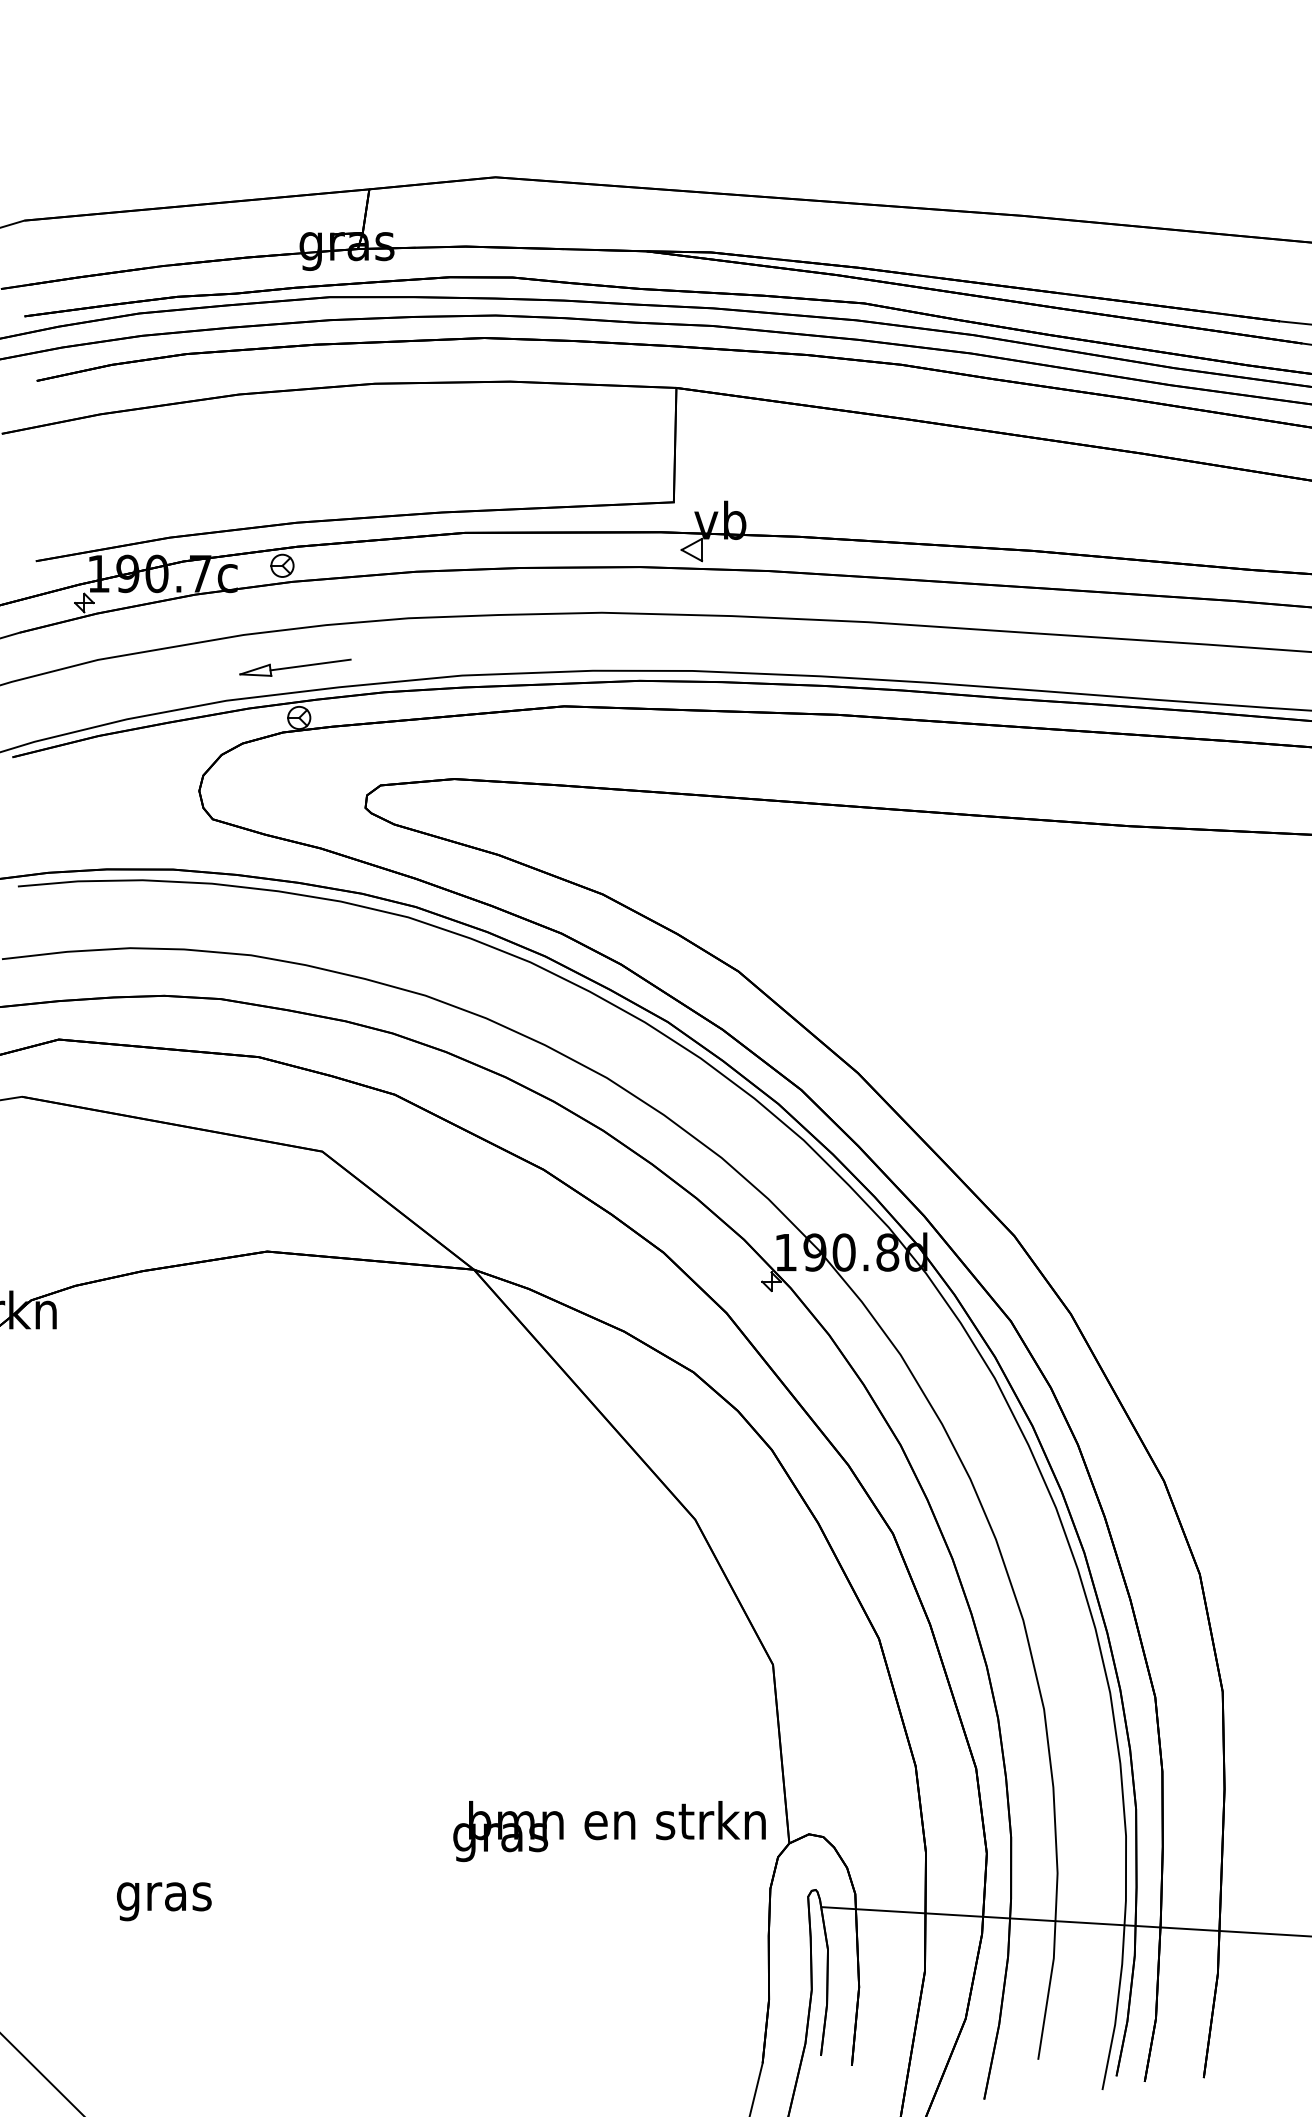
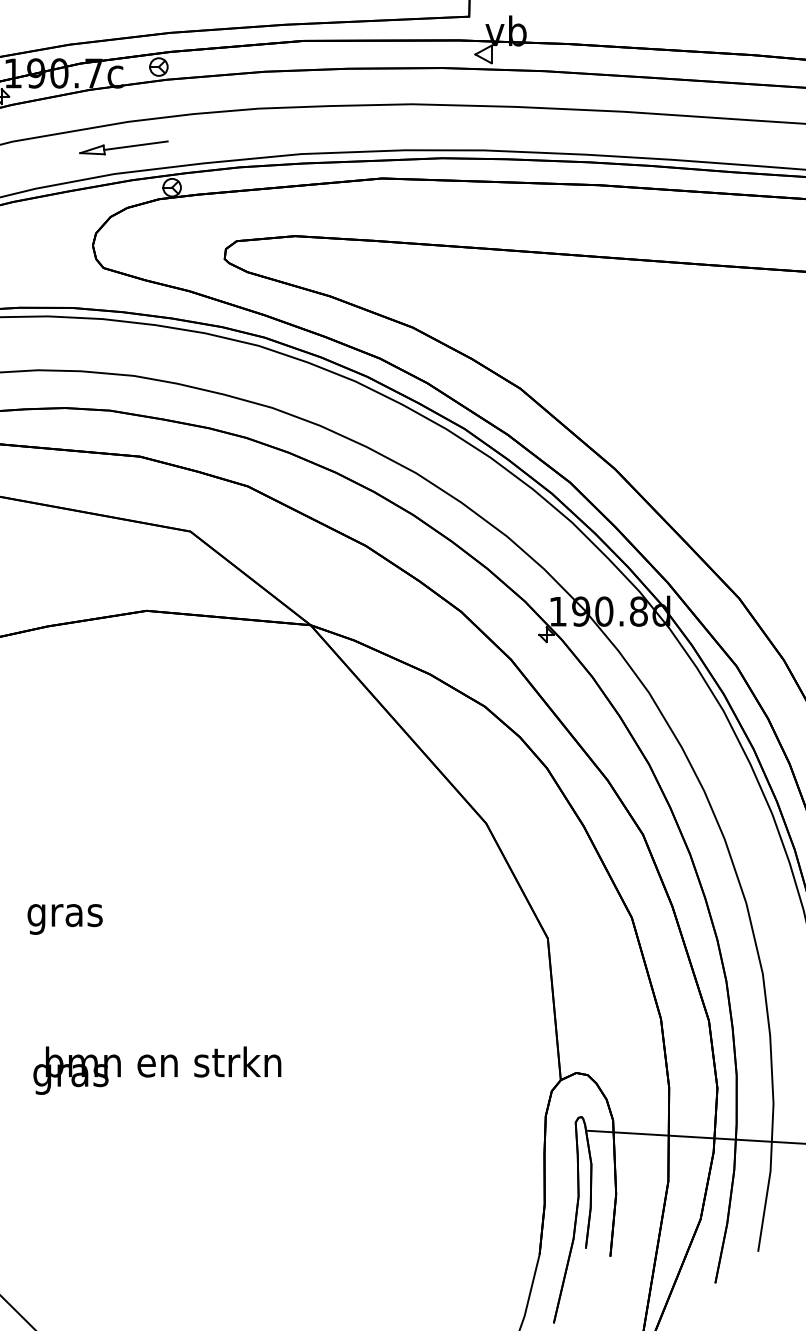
part: (295, 667) -> (123, 147), moved
text: (609, 1831) -> (157, 1070), moved
text: (164, 1901) -> (65, 919), moved

